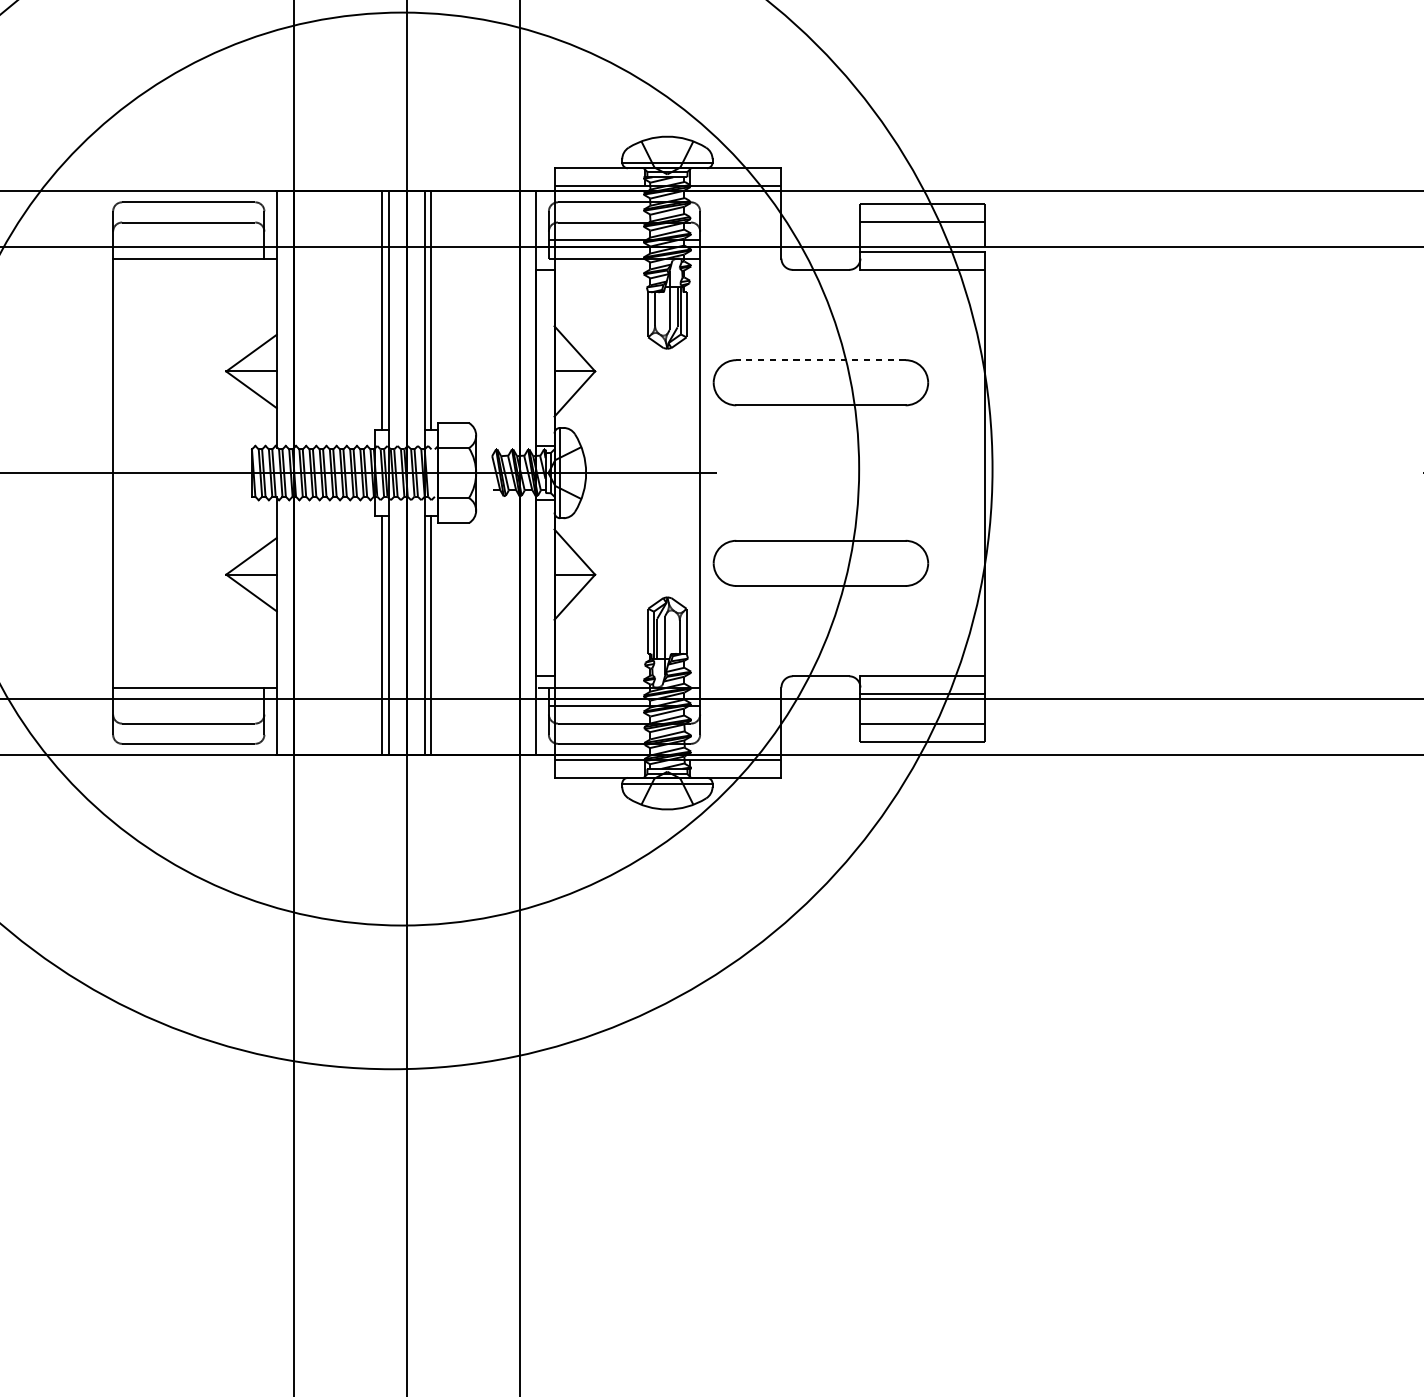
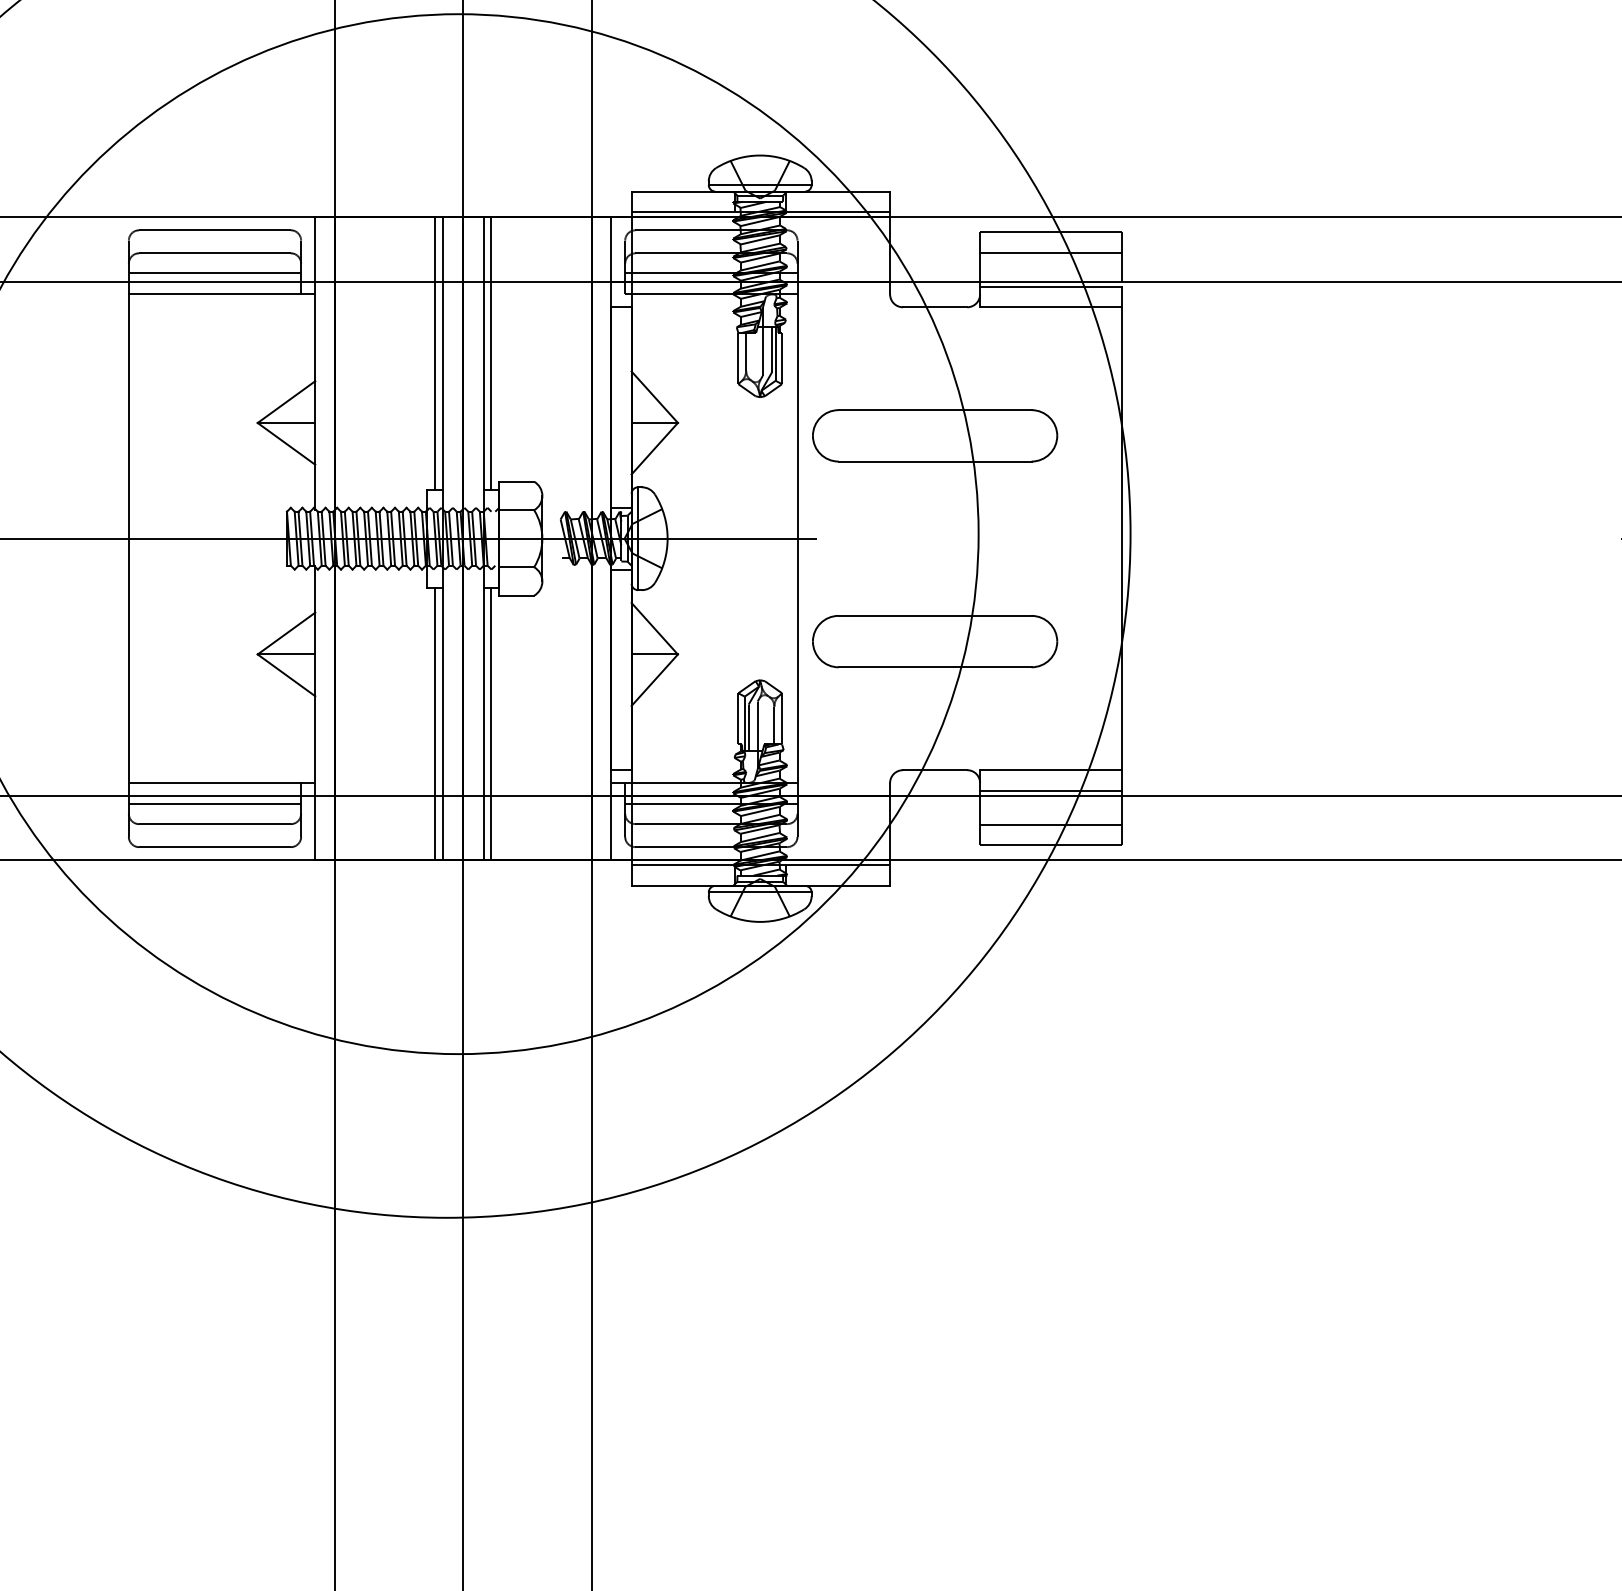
line: (188, 240) -> (214, 273), added
line: (820, 360) -> (934, 410), dashed -> solid
line: (188, 706) -> (214, 804), added

